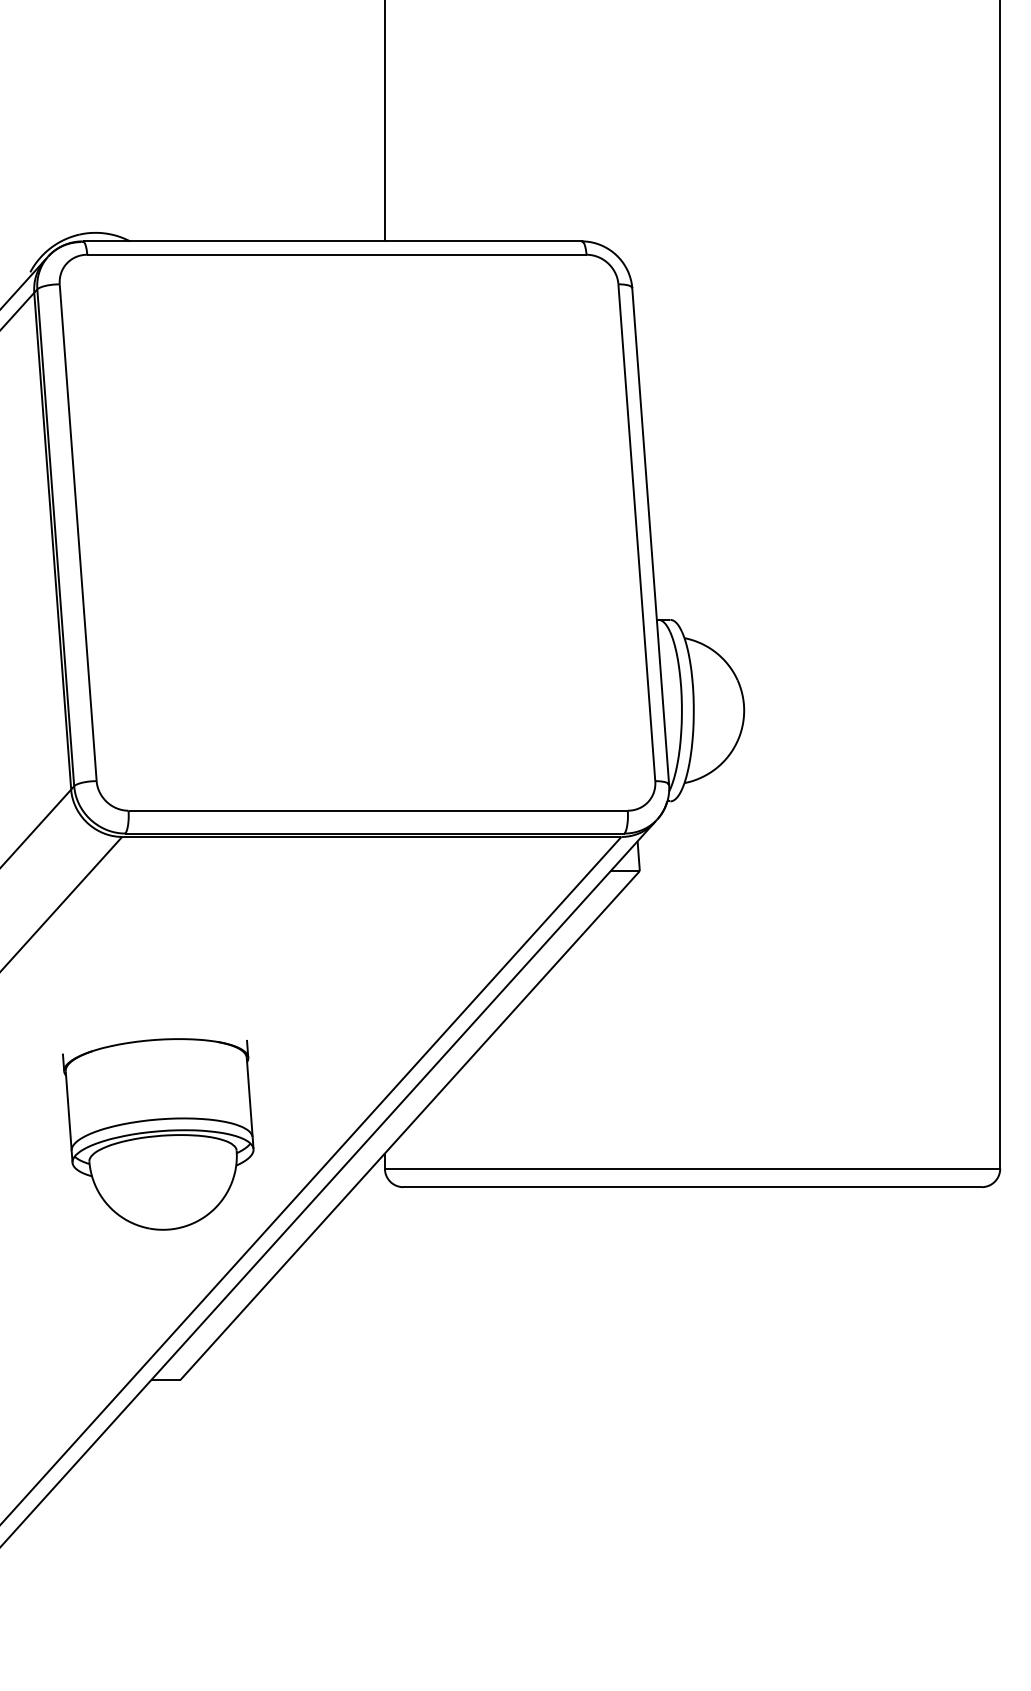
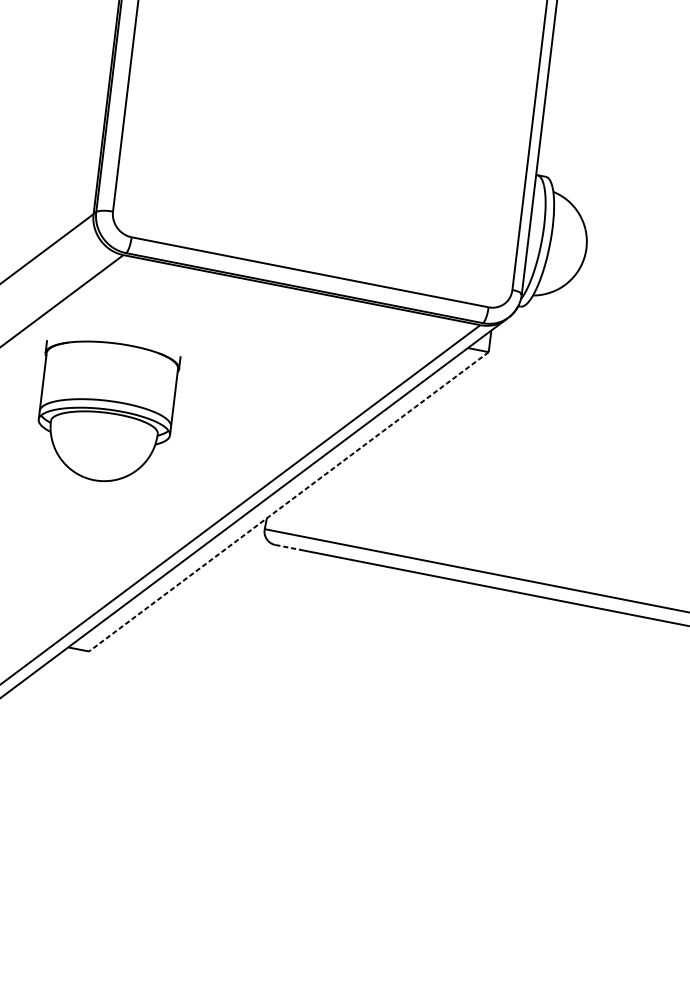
line: (410, 1125) -> (289, 501), solid -> dashed
part: (158, 1134) -> (104, 411), moved
line: (423, 1187) -> (289, 548), solid -> dashed

